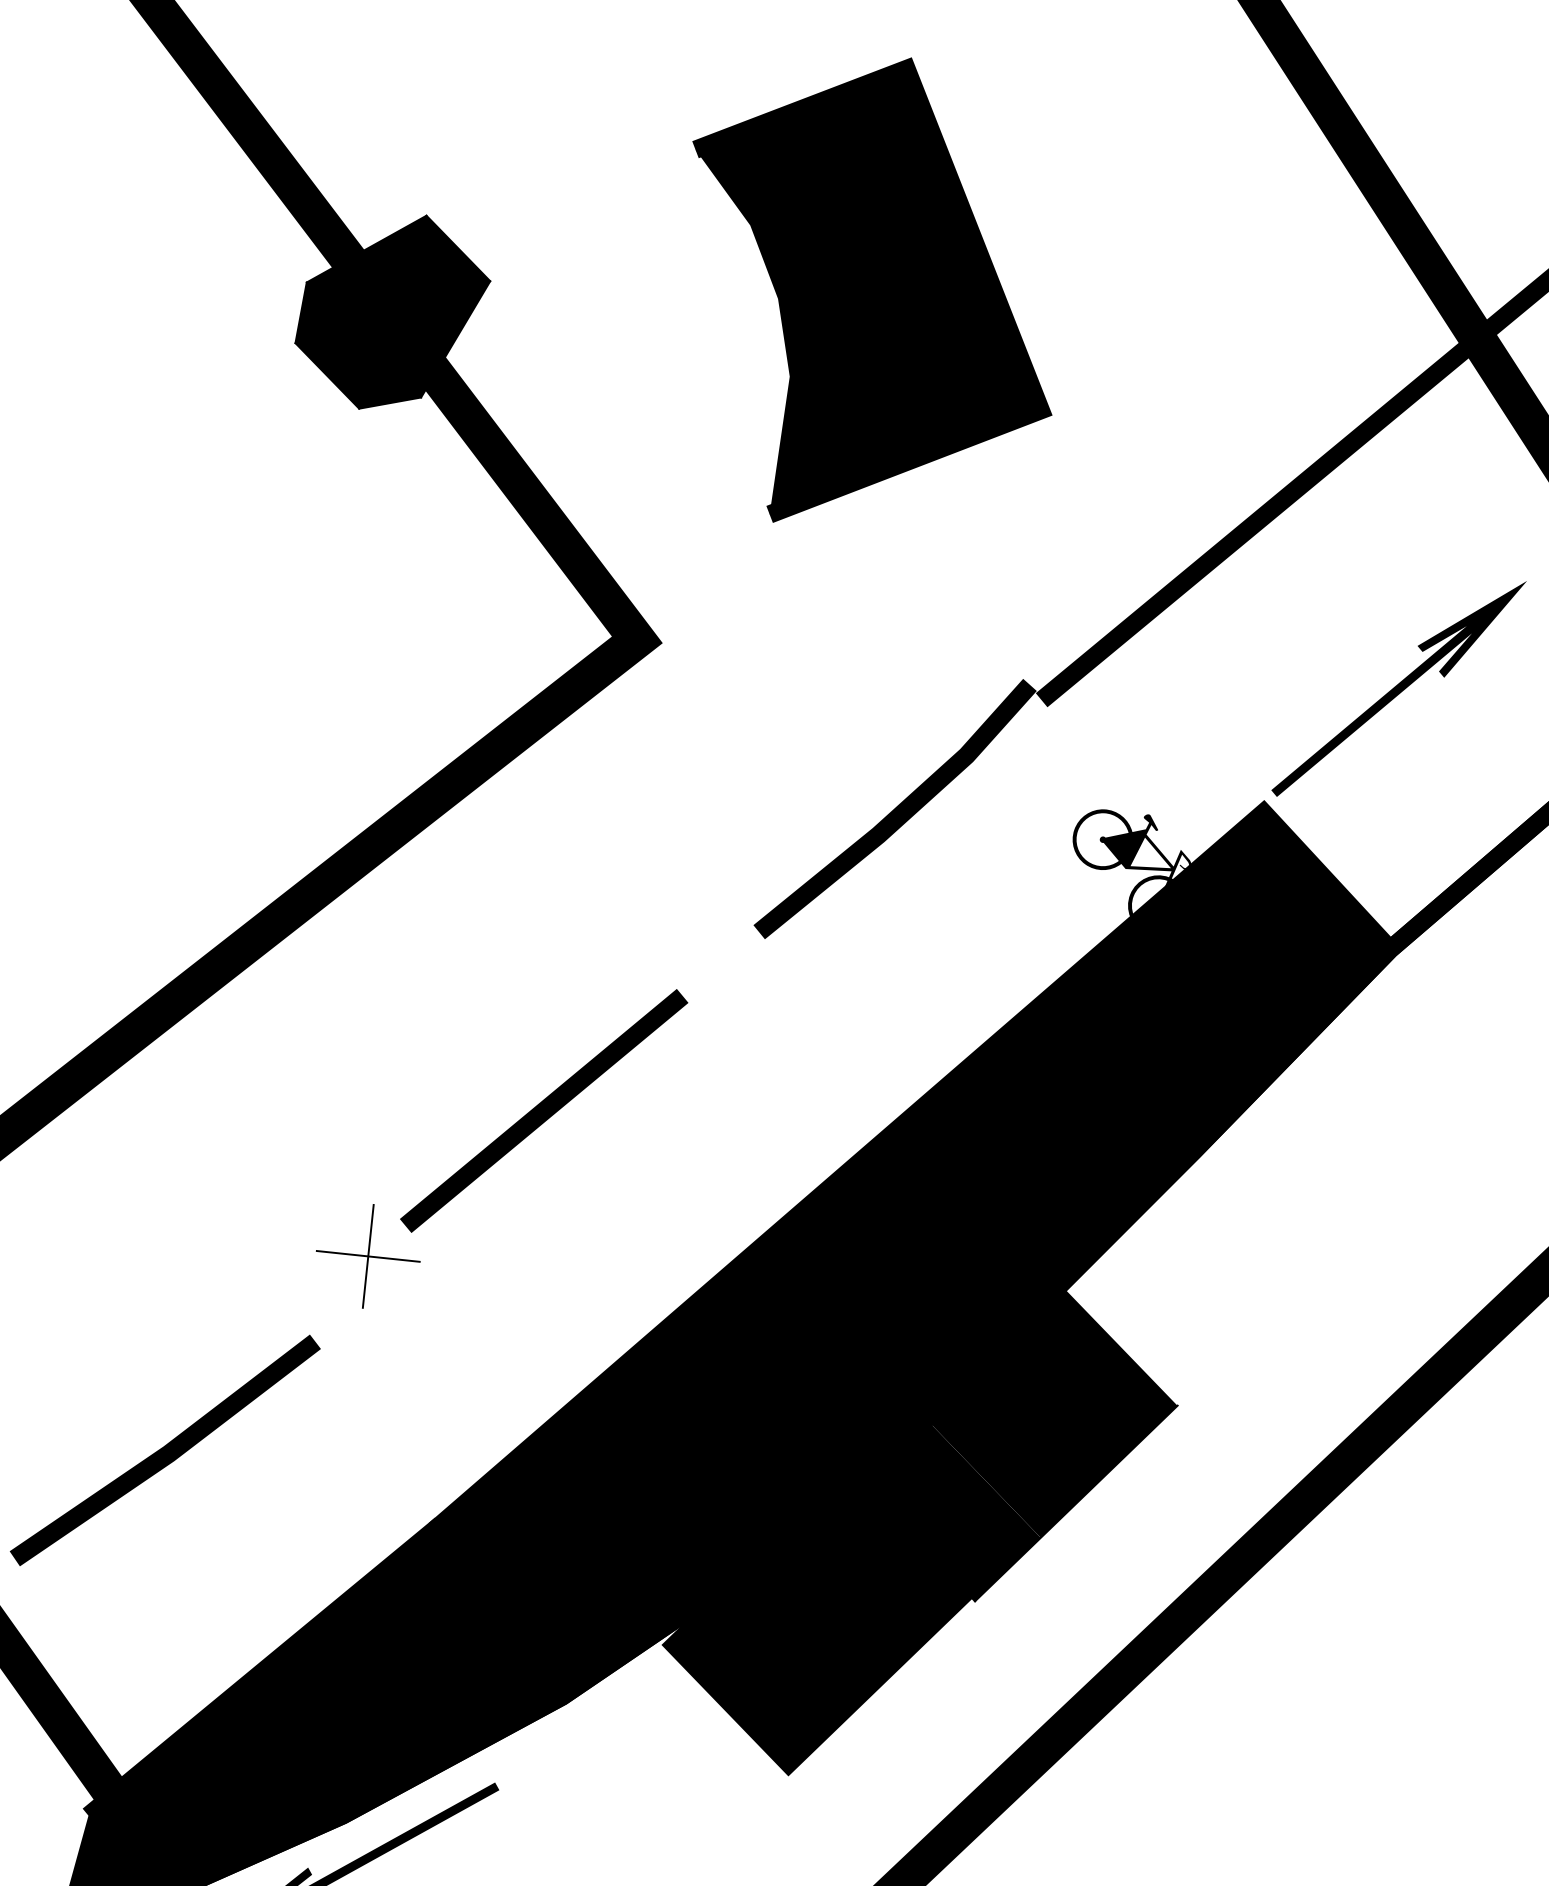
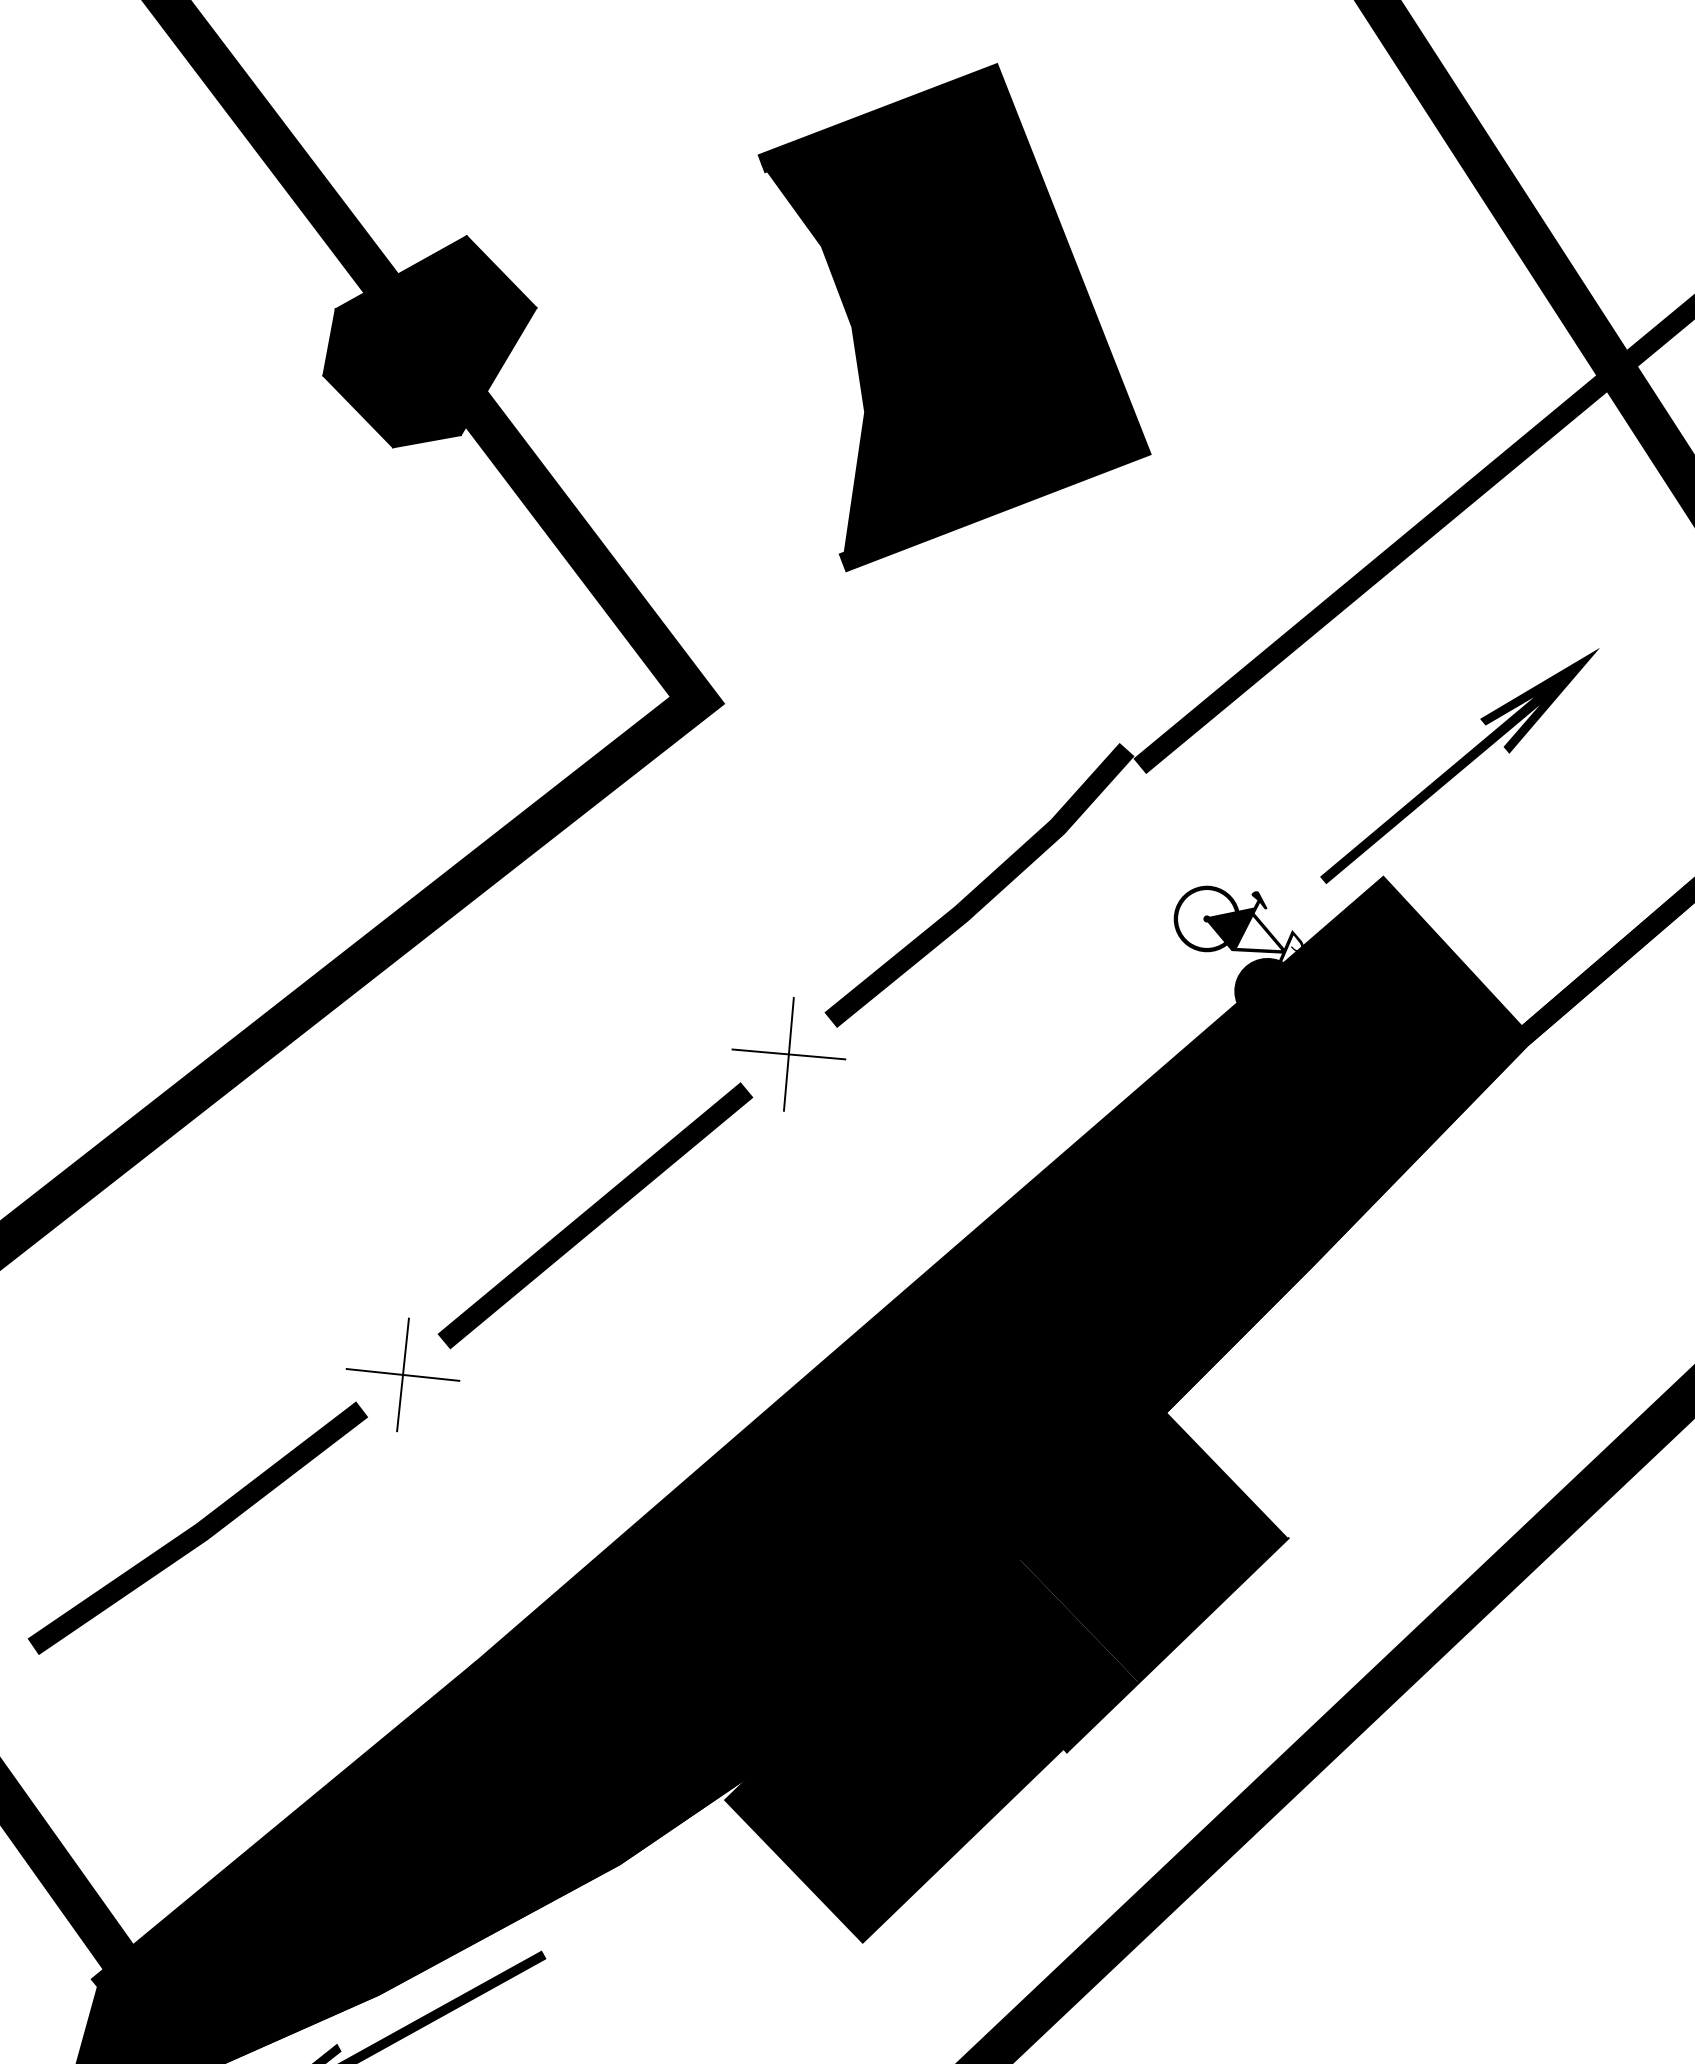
part: (1398, 688) -> (1459, 765), moved
part: (720, 963) -> (788, 1054), added
line: (164, 1449) -> (197, 1527), moved

